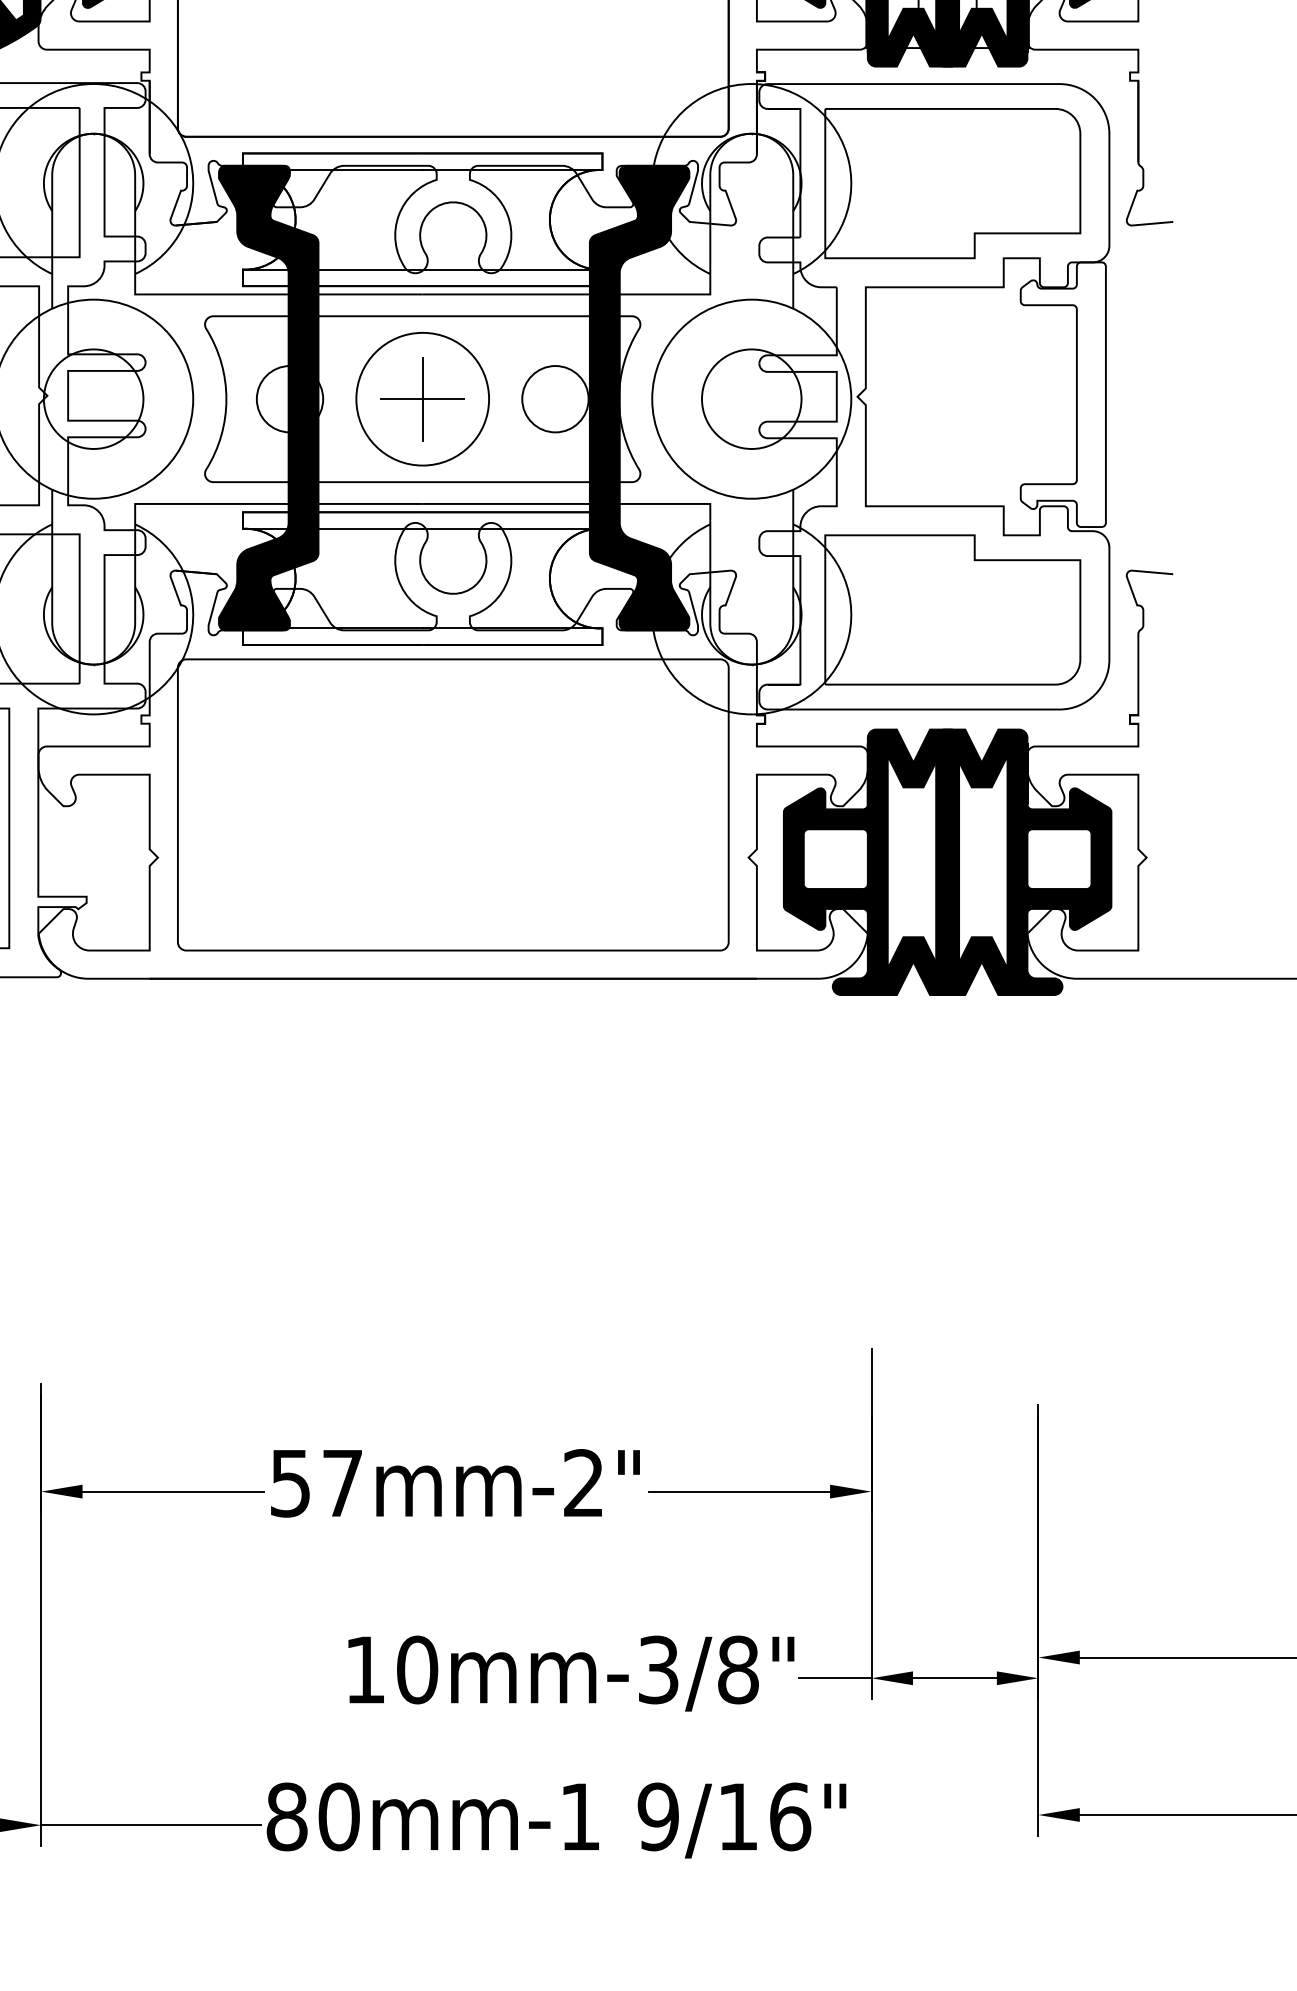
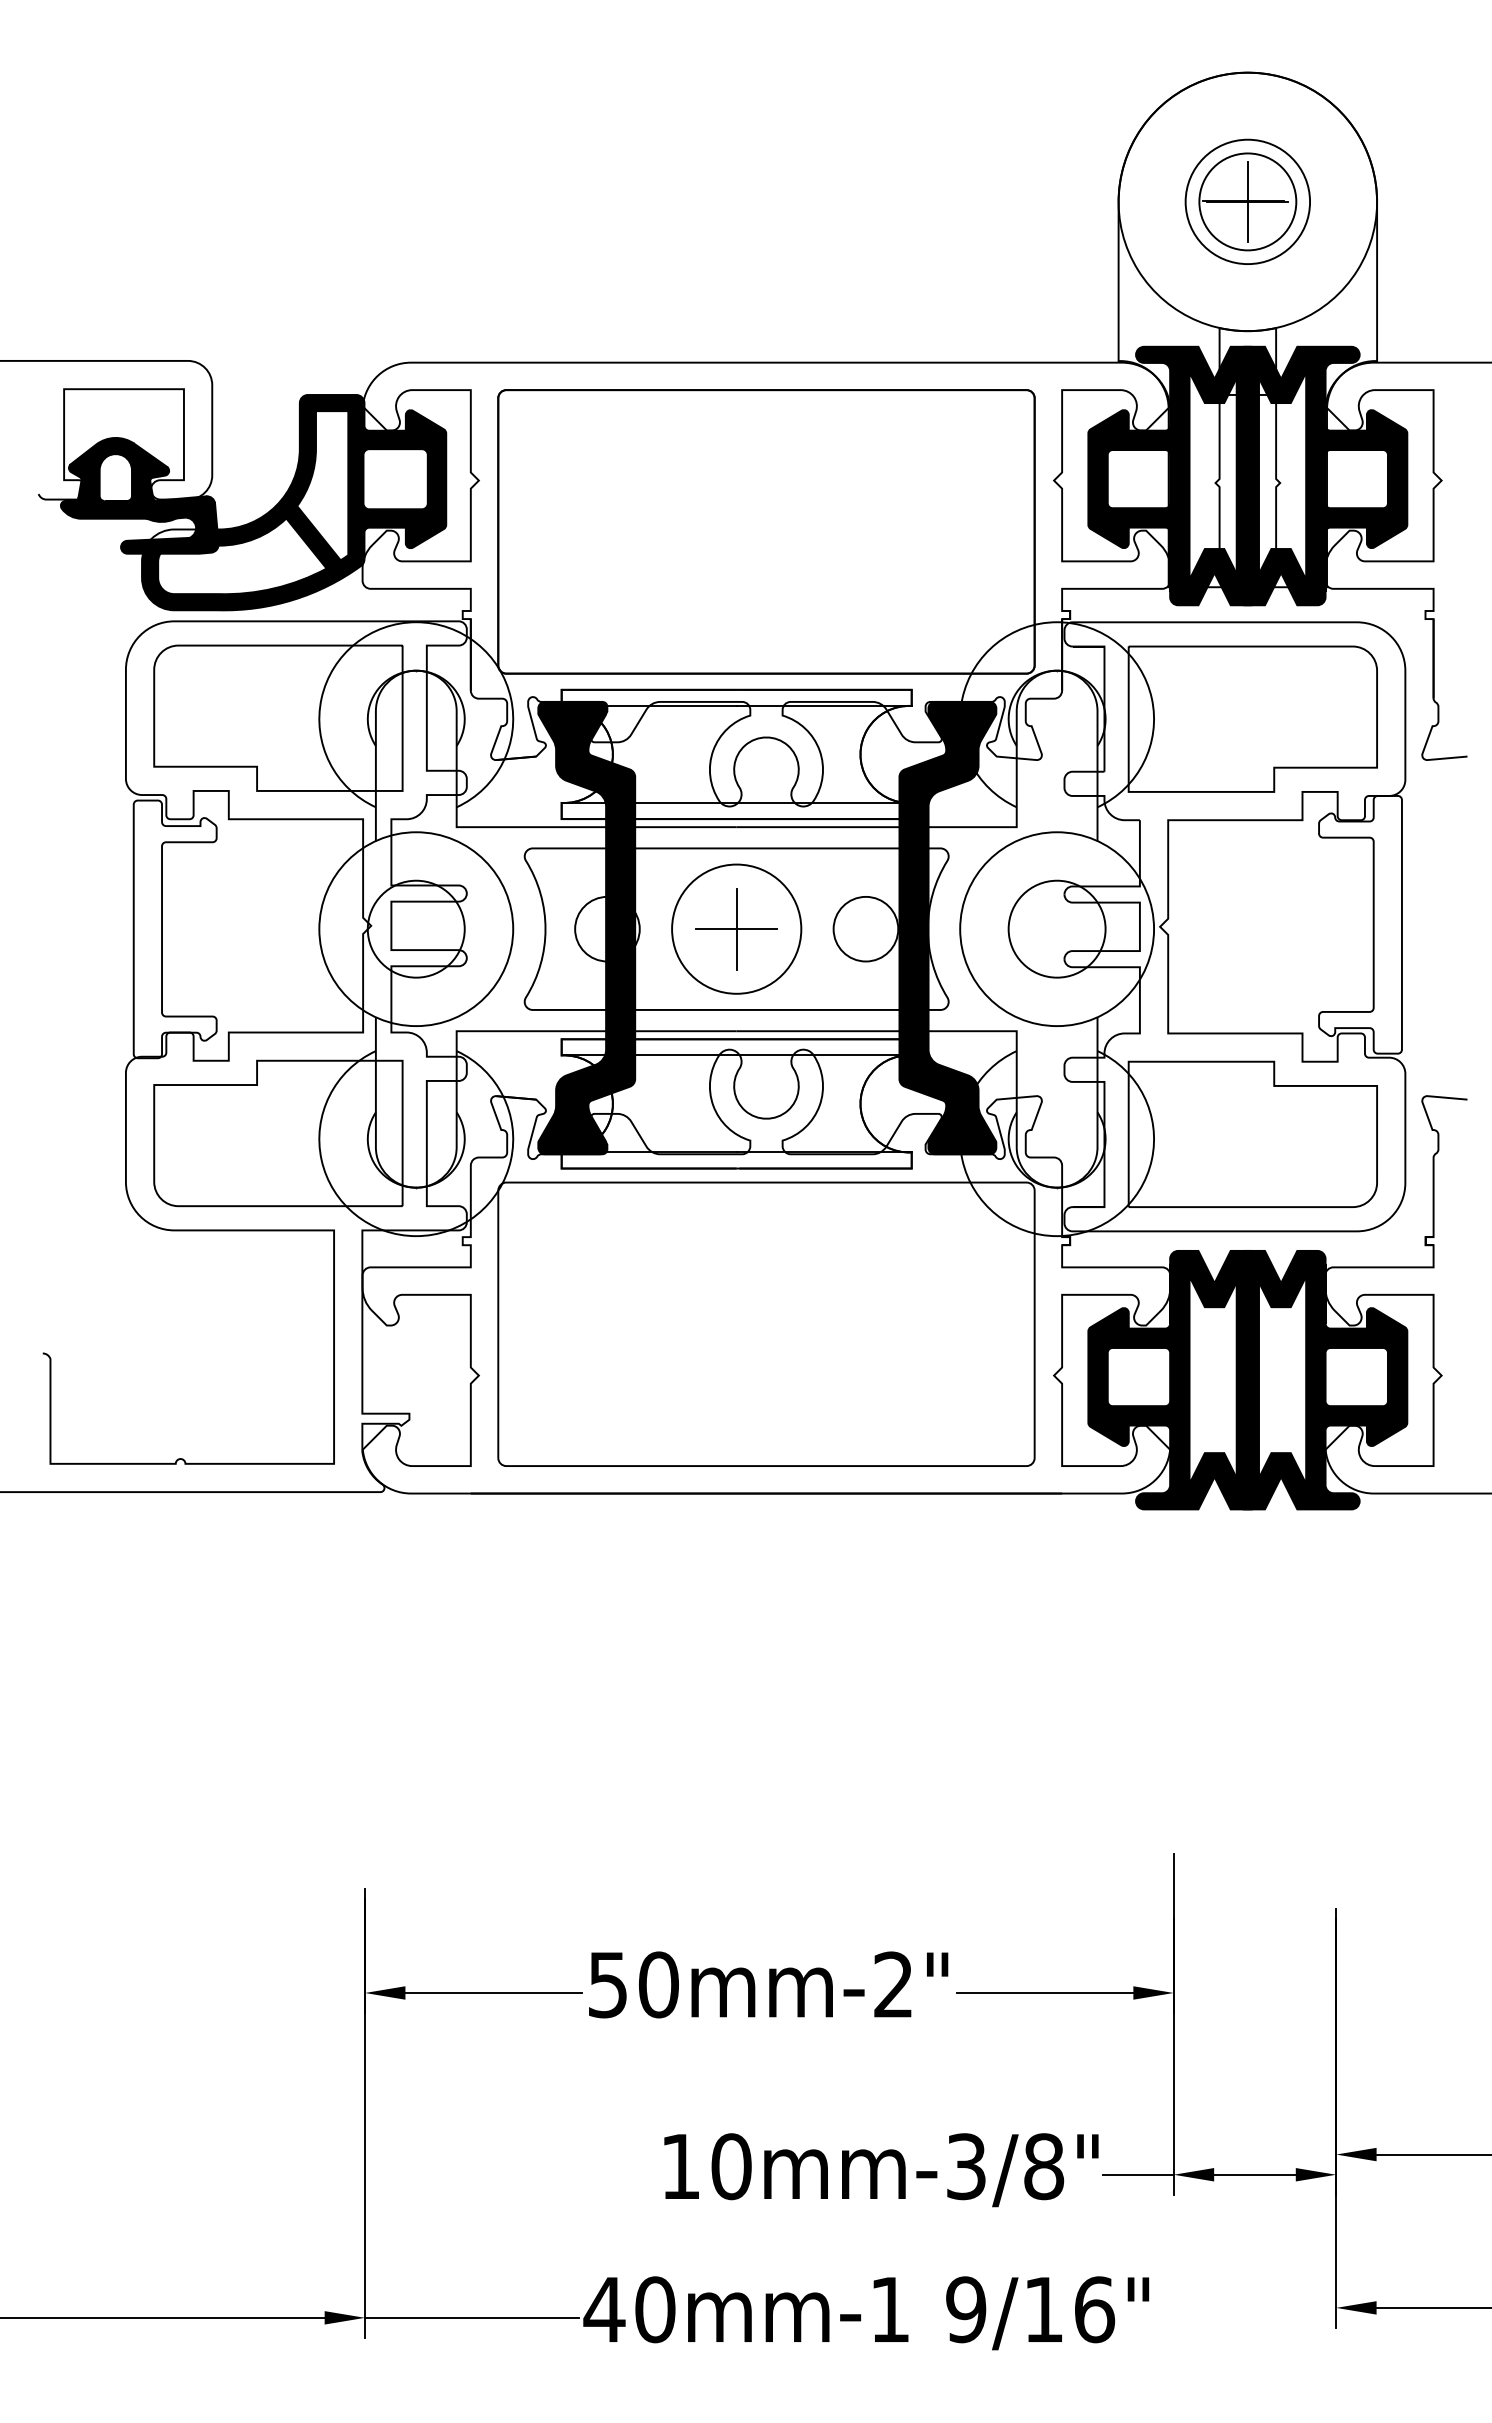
text: (342, 1482) -> (658, 1984), 57mm-2" -> 50mm-2"
text: (286, 1816) -> (604, 2309), 80mm-1 -> 40mm-1

